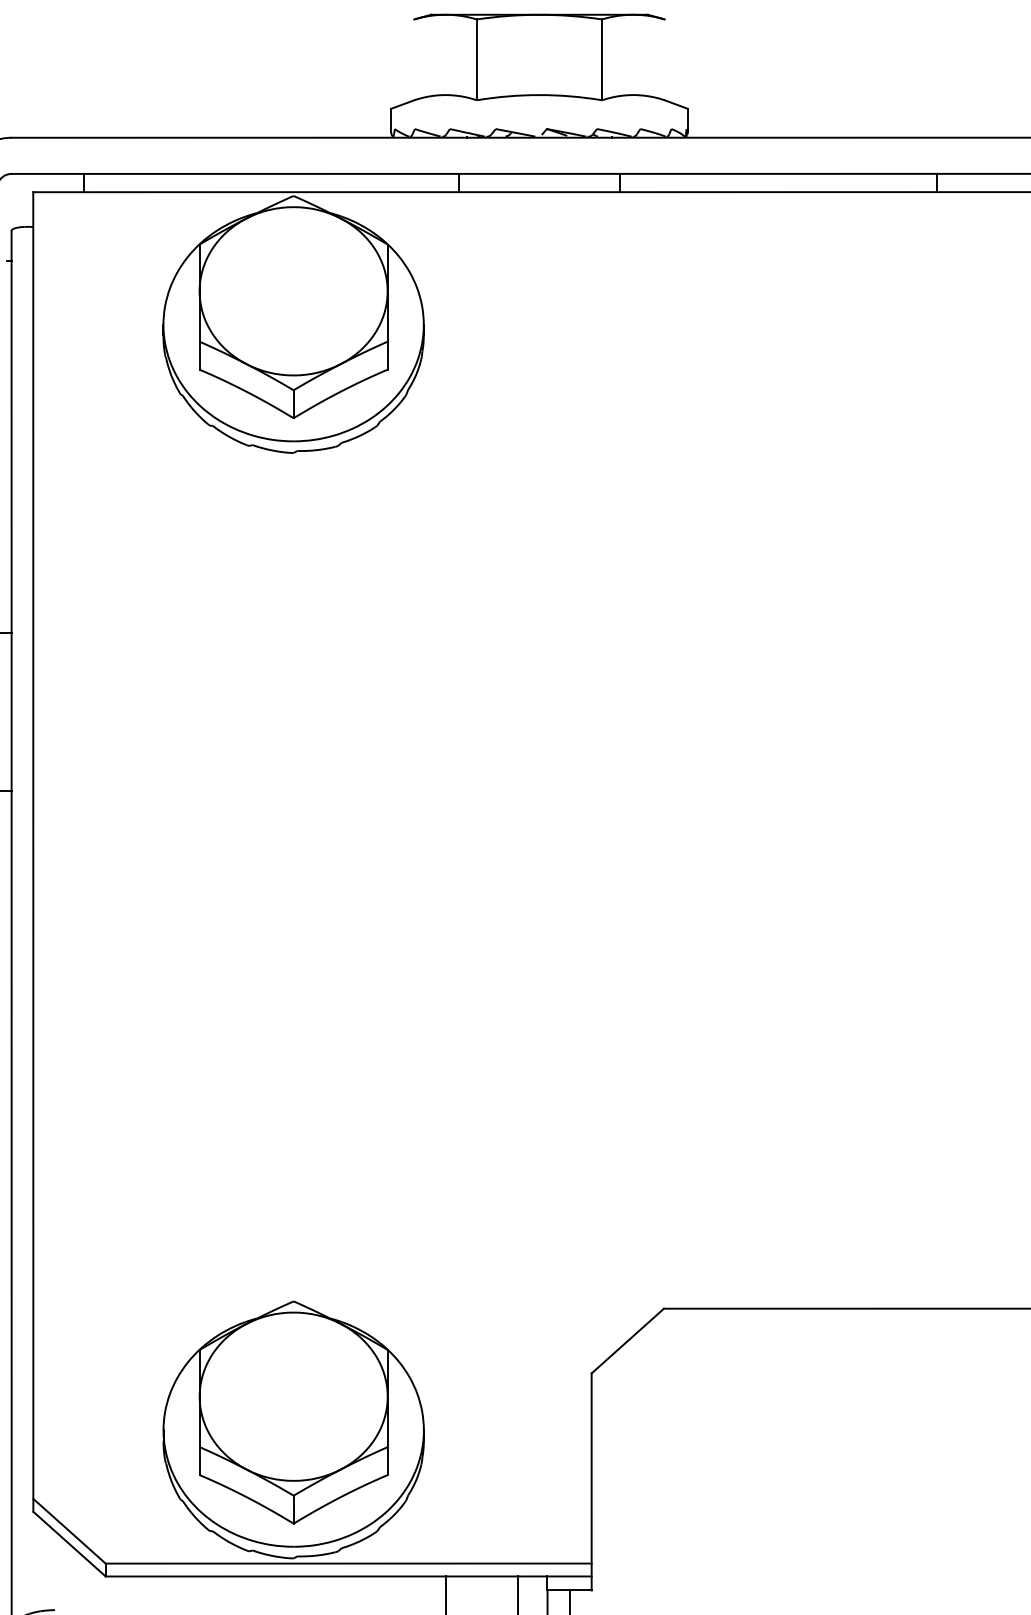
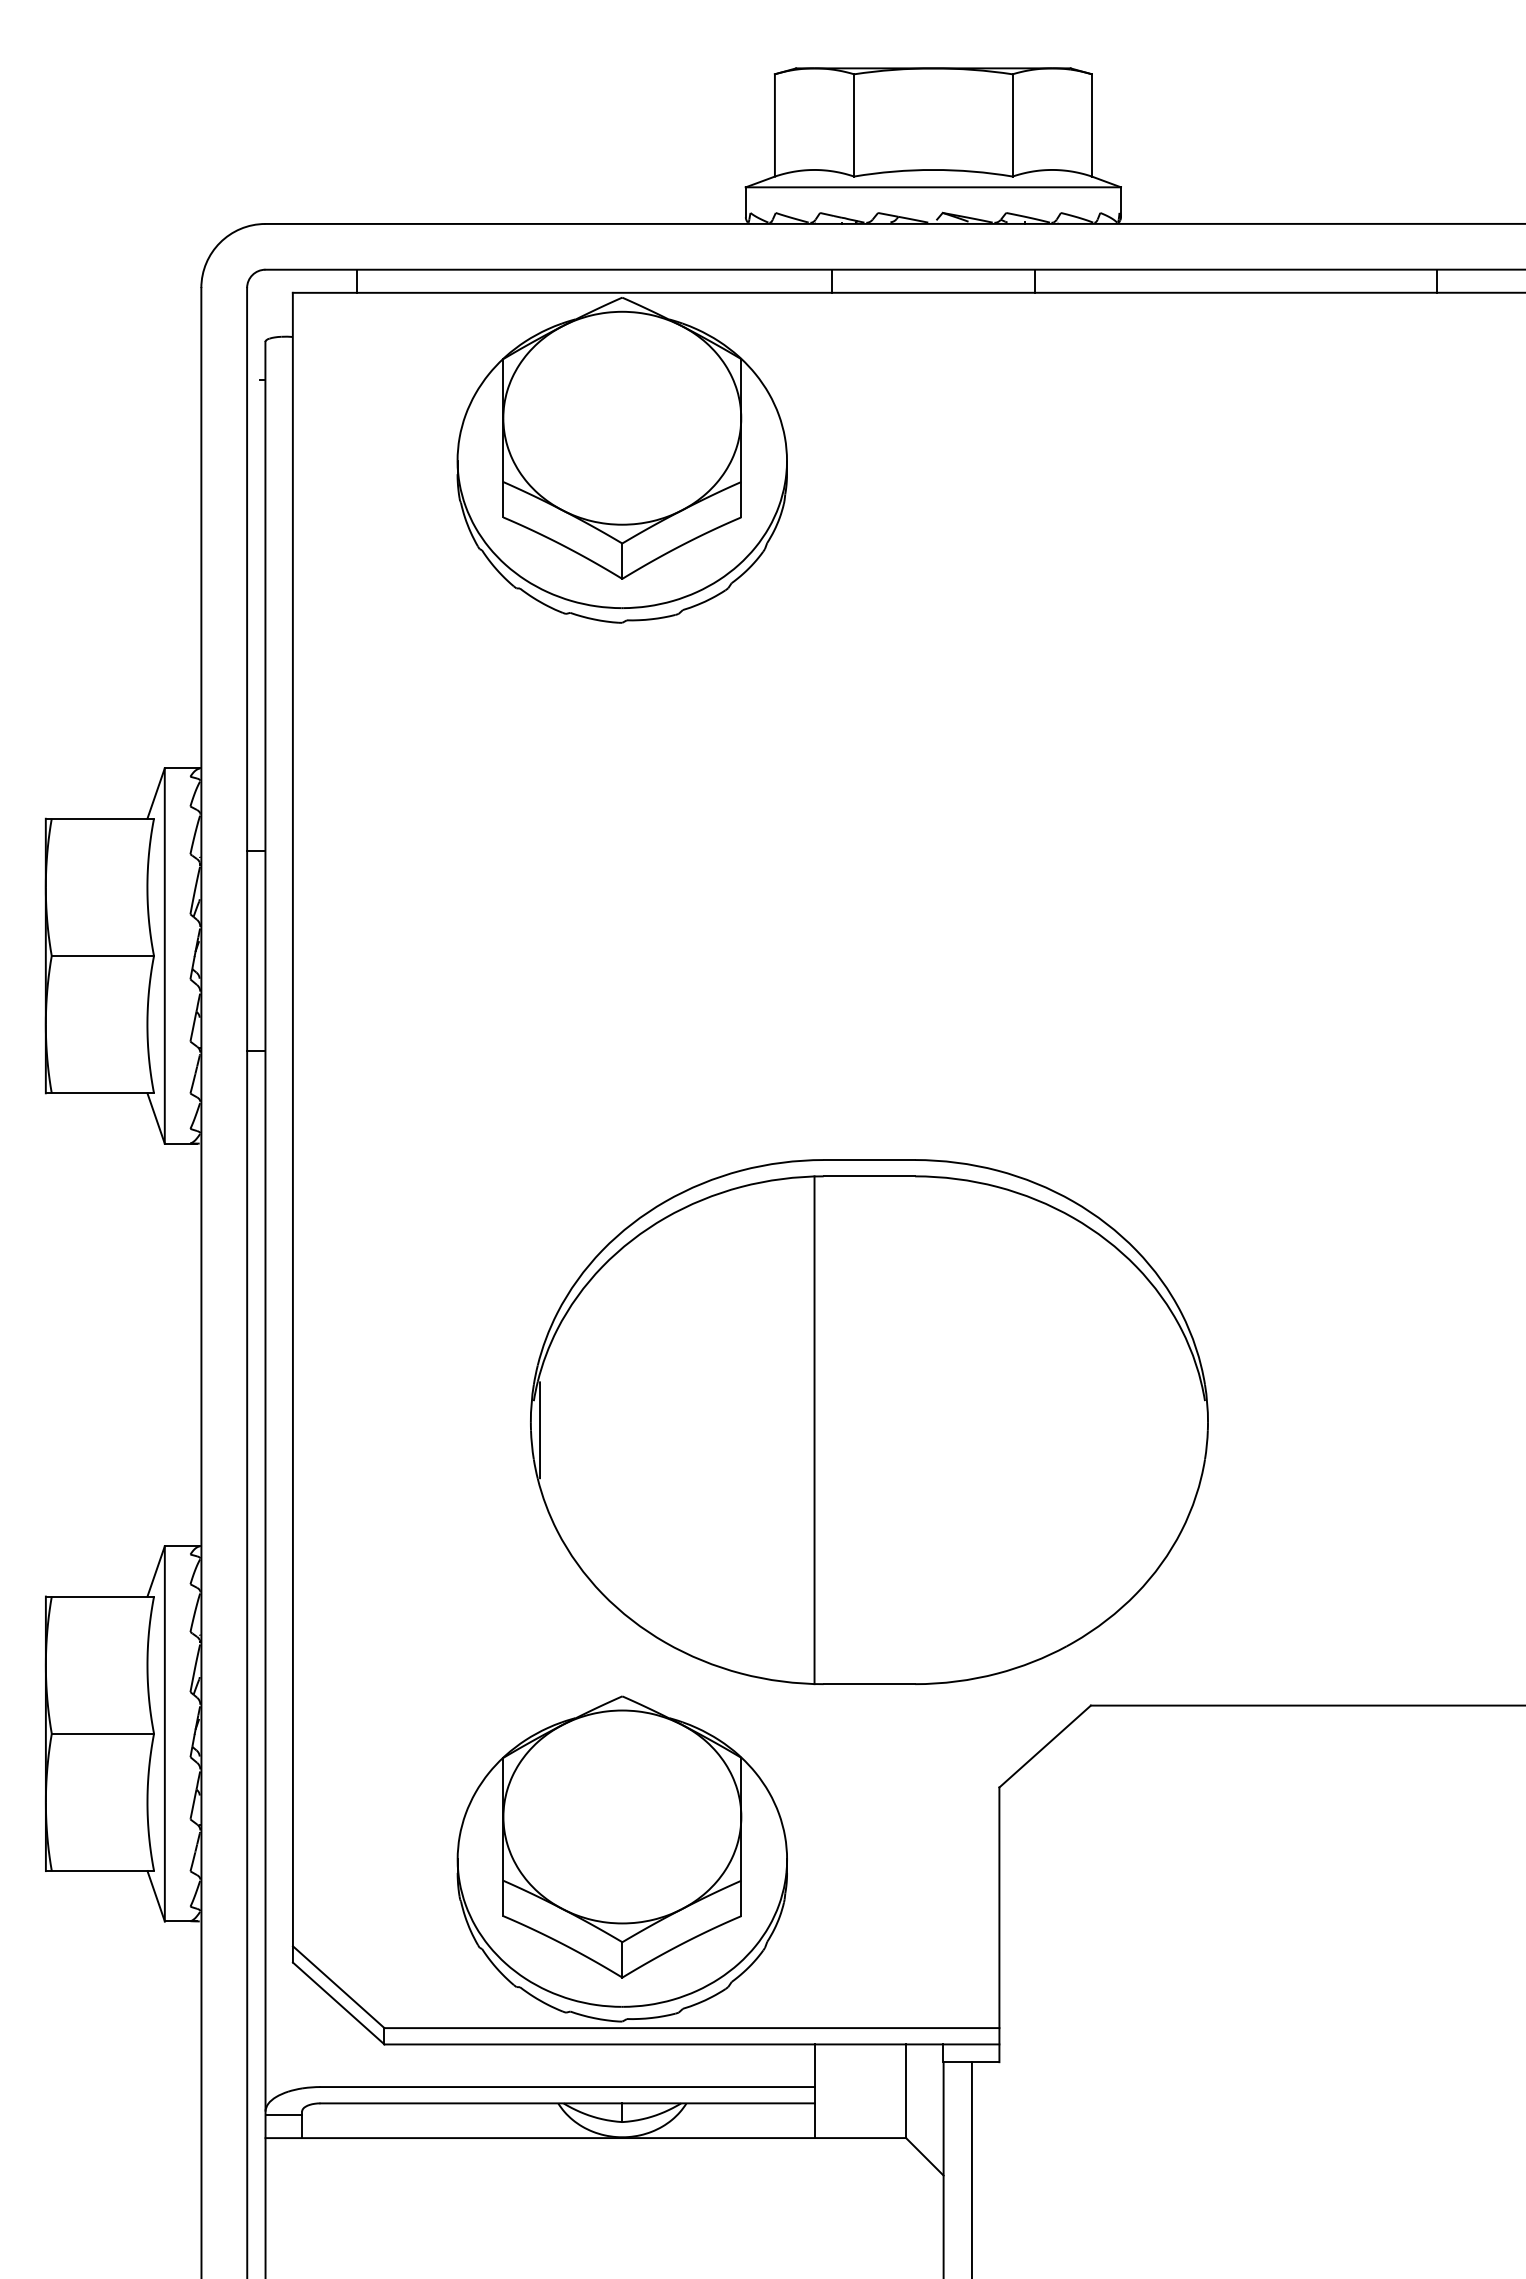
line: (413, 59) -> (774, 125), added
line: (664, 59) -> (1091, 125), added
line: (538, 108) -> (932, 187), added
part: (488, 1084) -> (869, 1422), added
line: (250, 1610) -> (567, 2087), added

